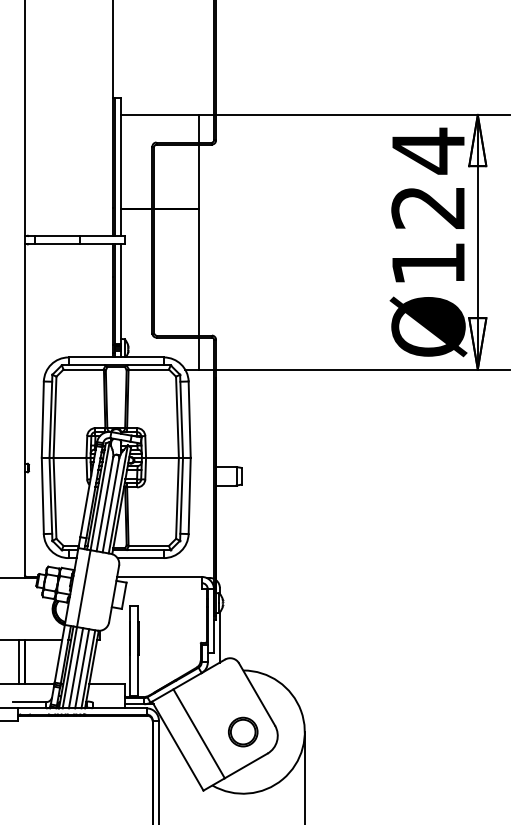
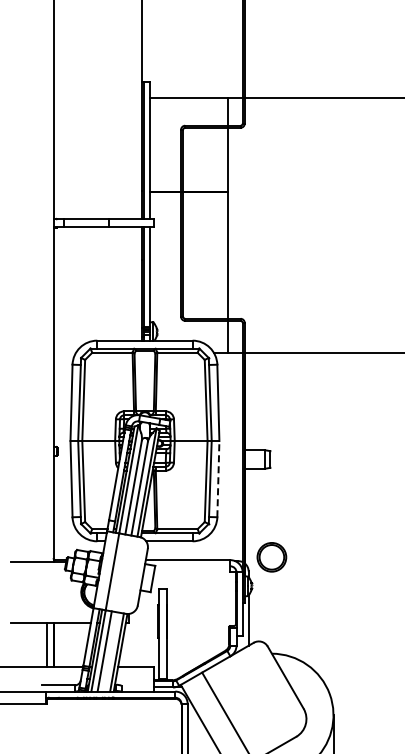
line: (189, 495) -> (218, 478), solid -> dashed
line: (82, 668) -> (111, 651), removed
part: (243, 731) -> (272, 556), moved

